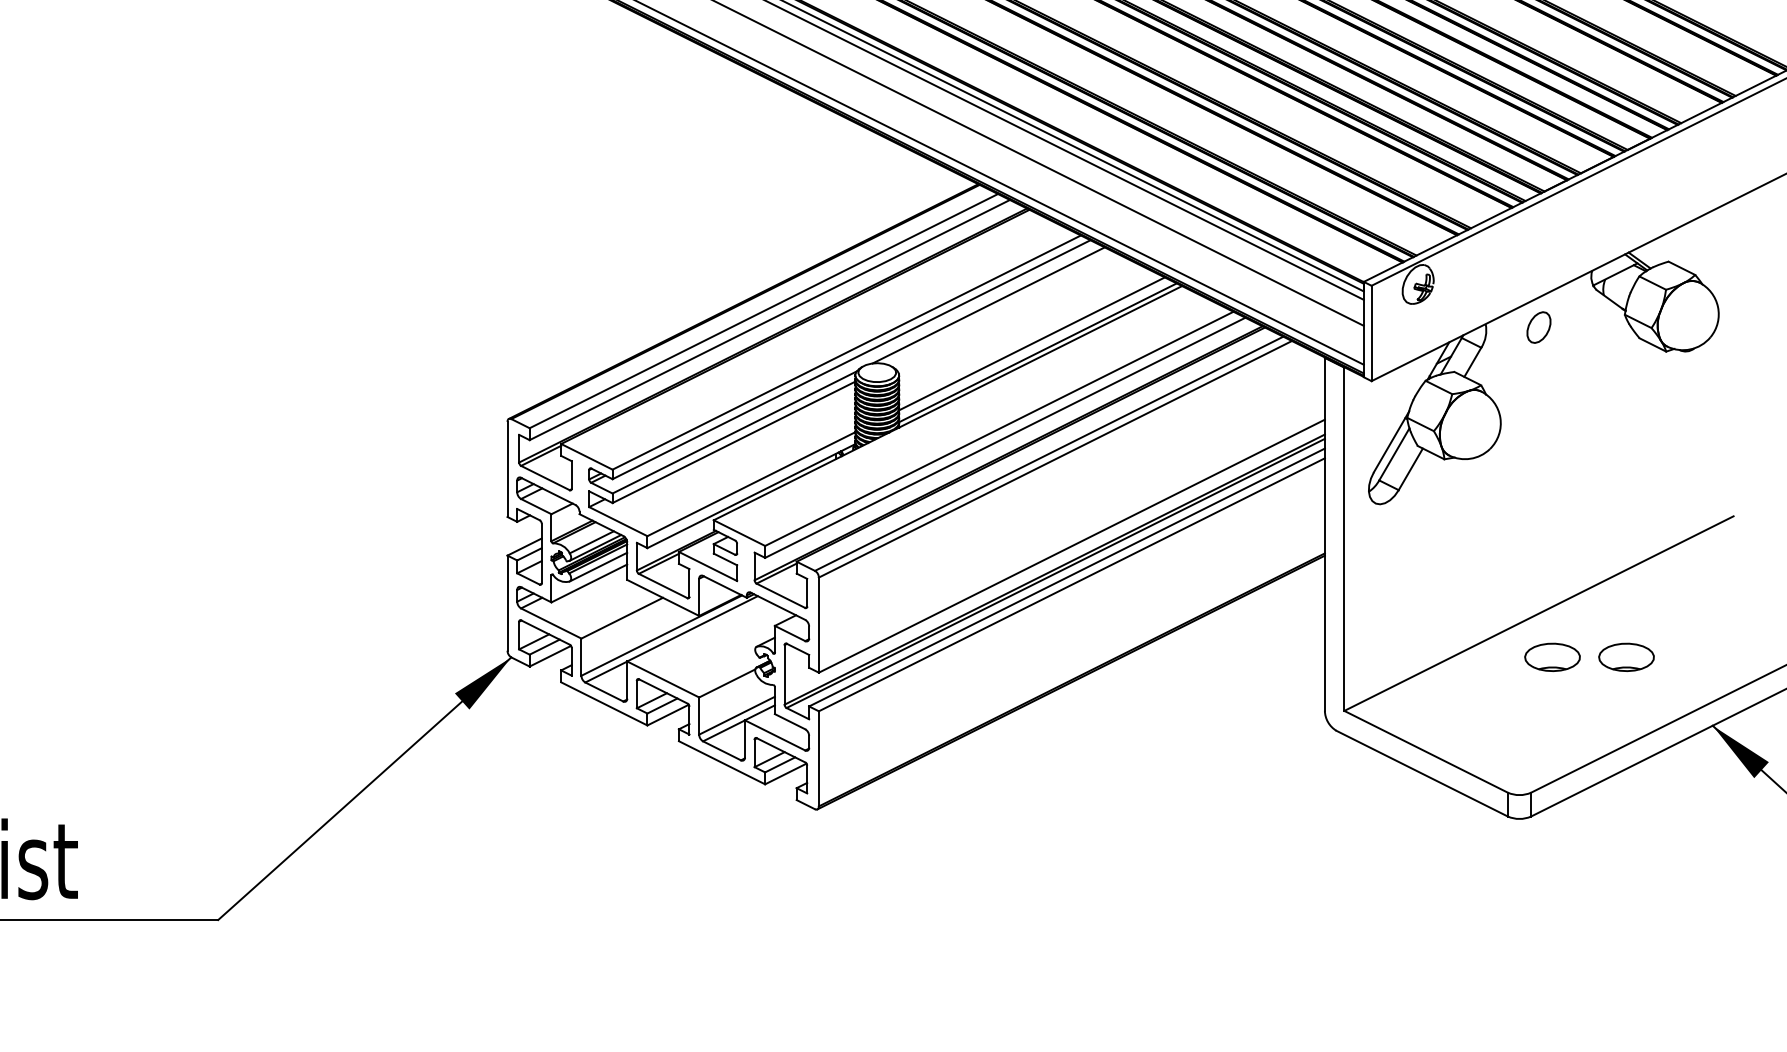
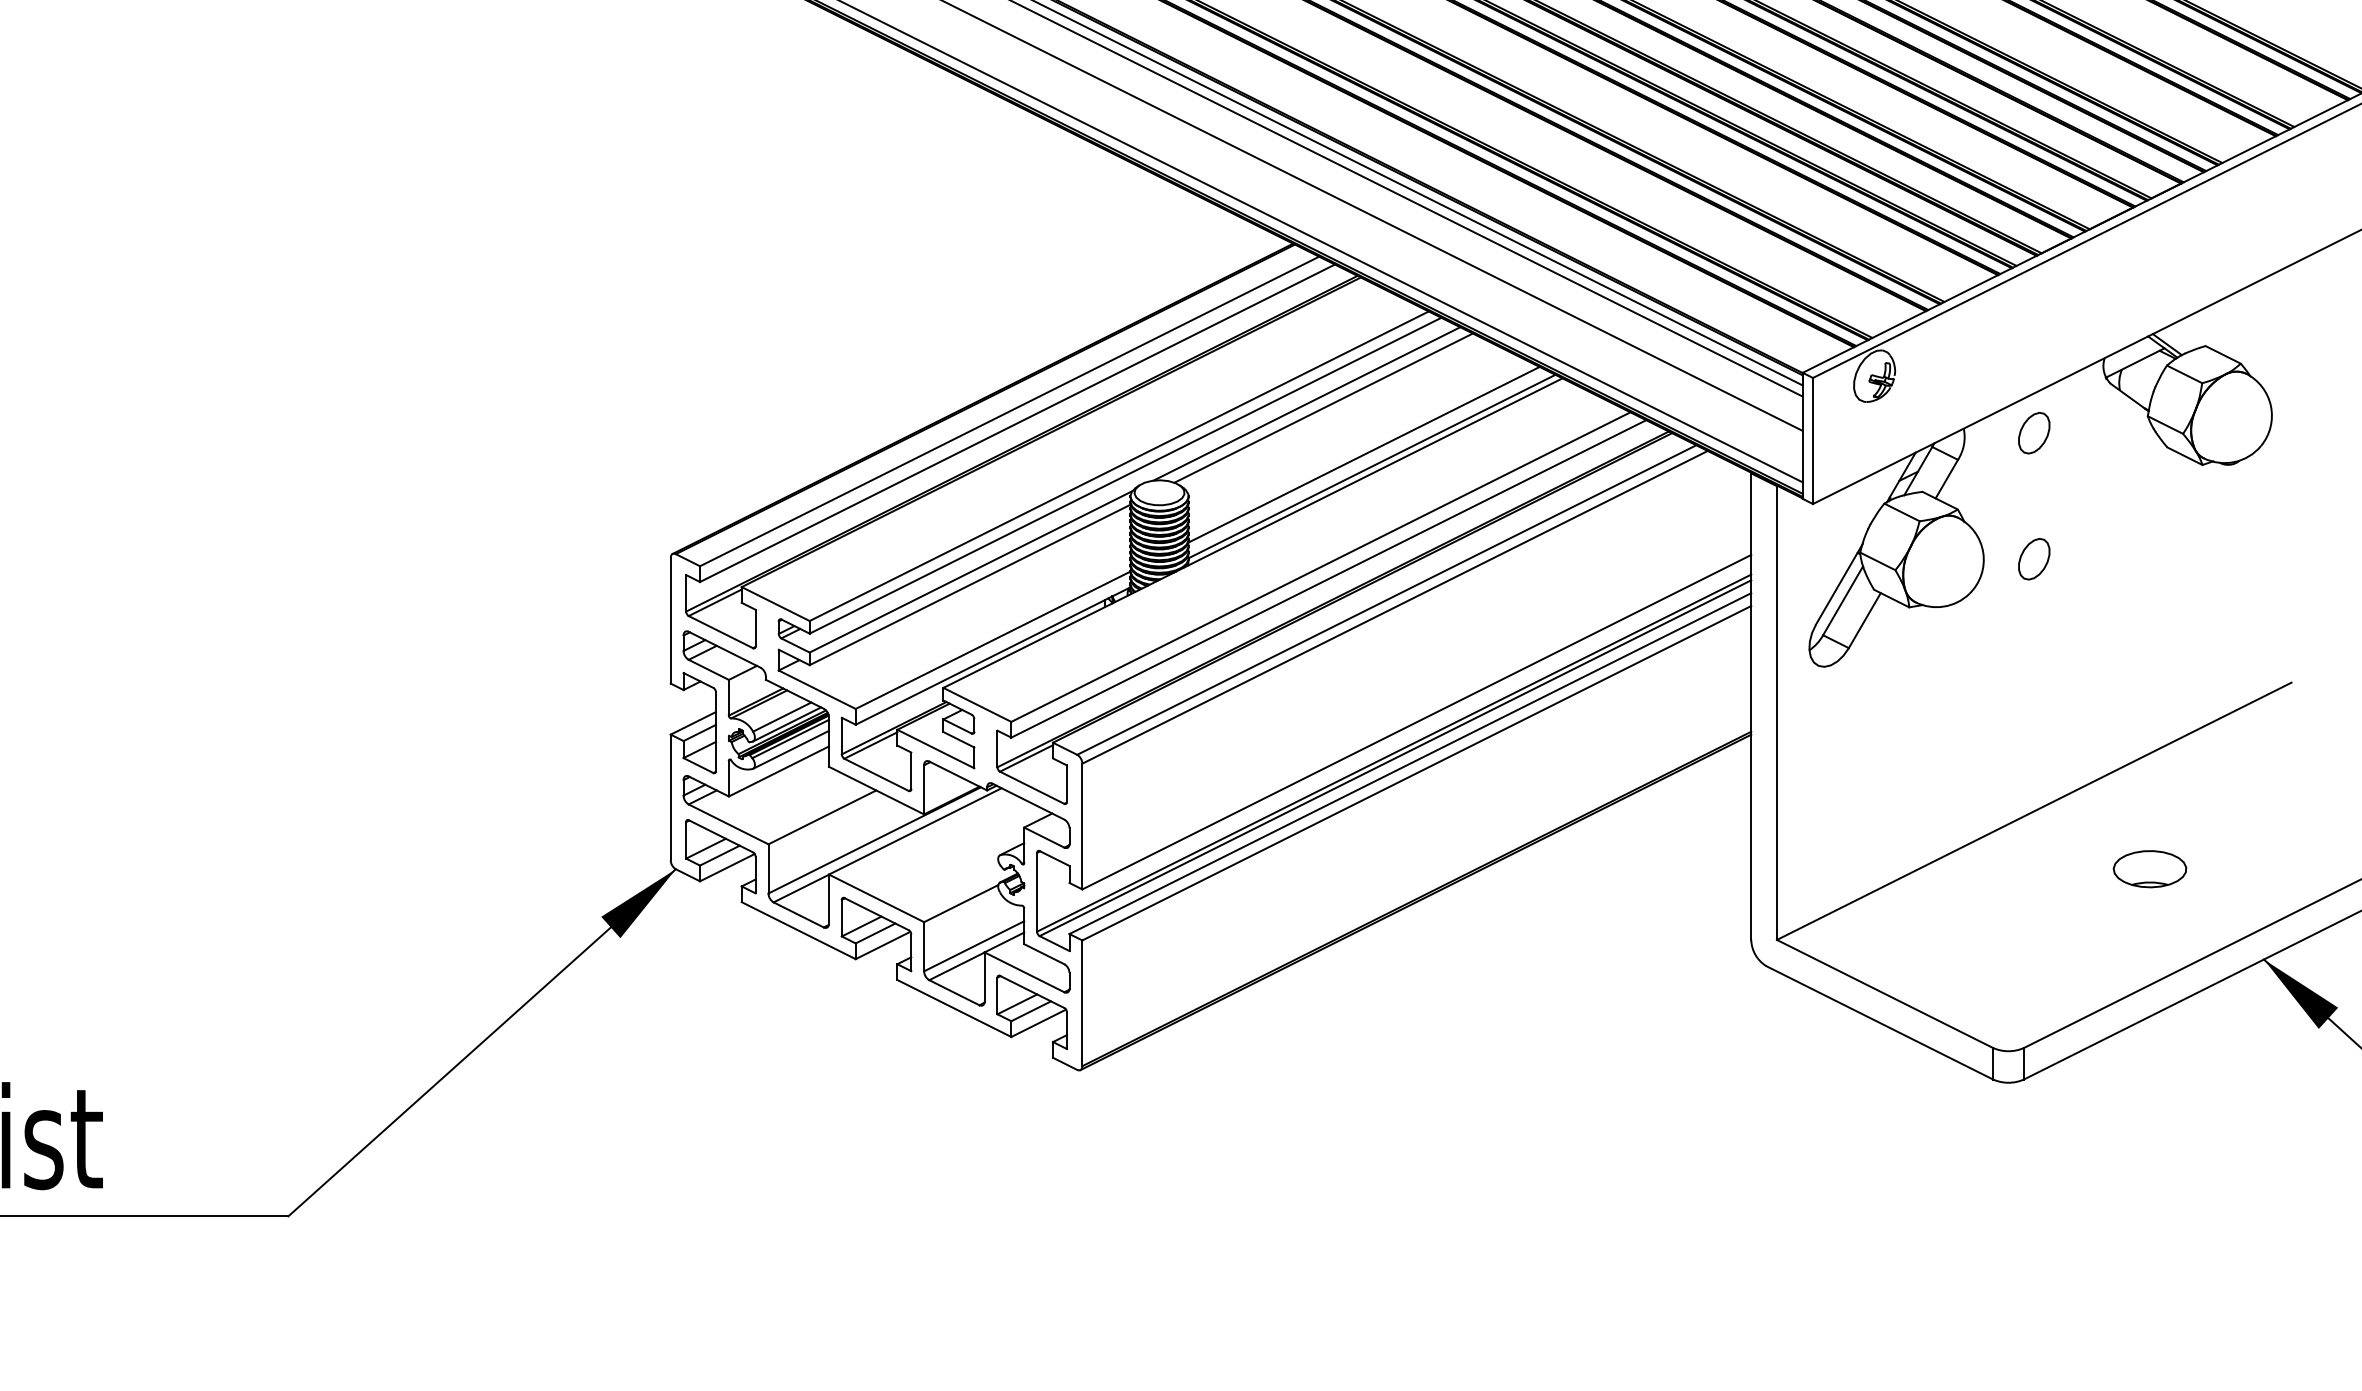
line: (1001, 308) -> (1323, 407), added
part: (1538, 422) -> (2033, 558), added
part: (1552, 656) -> (2052, 868), removed

